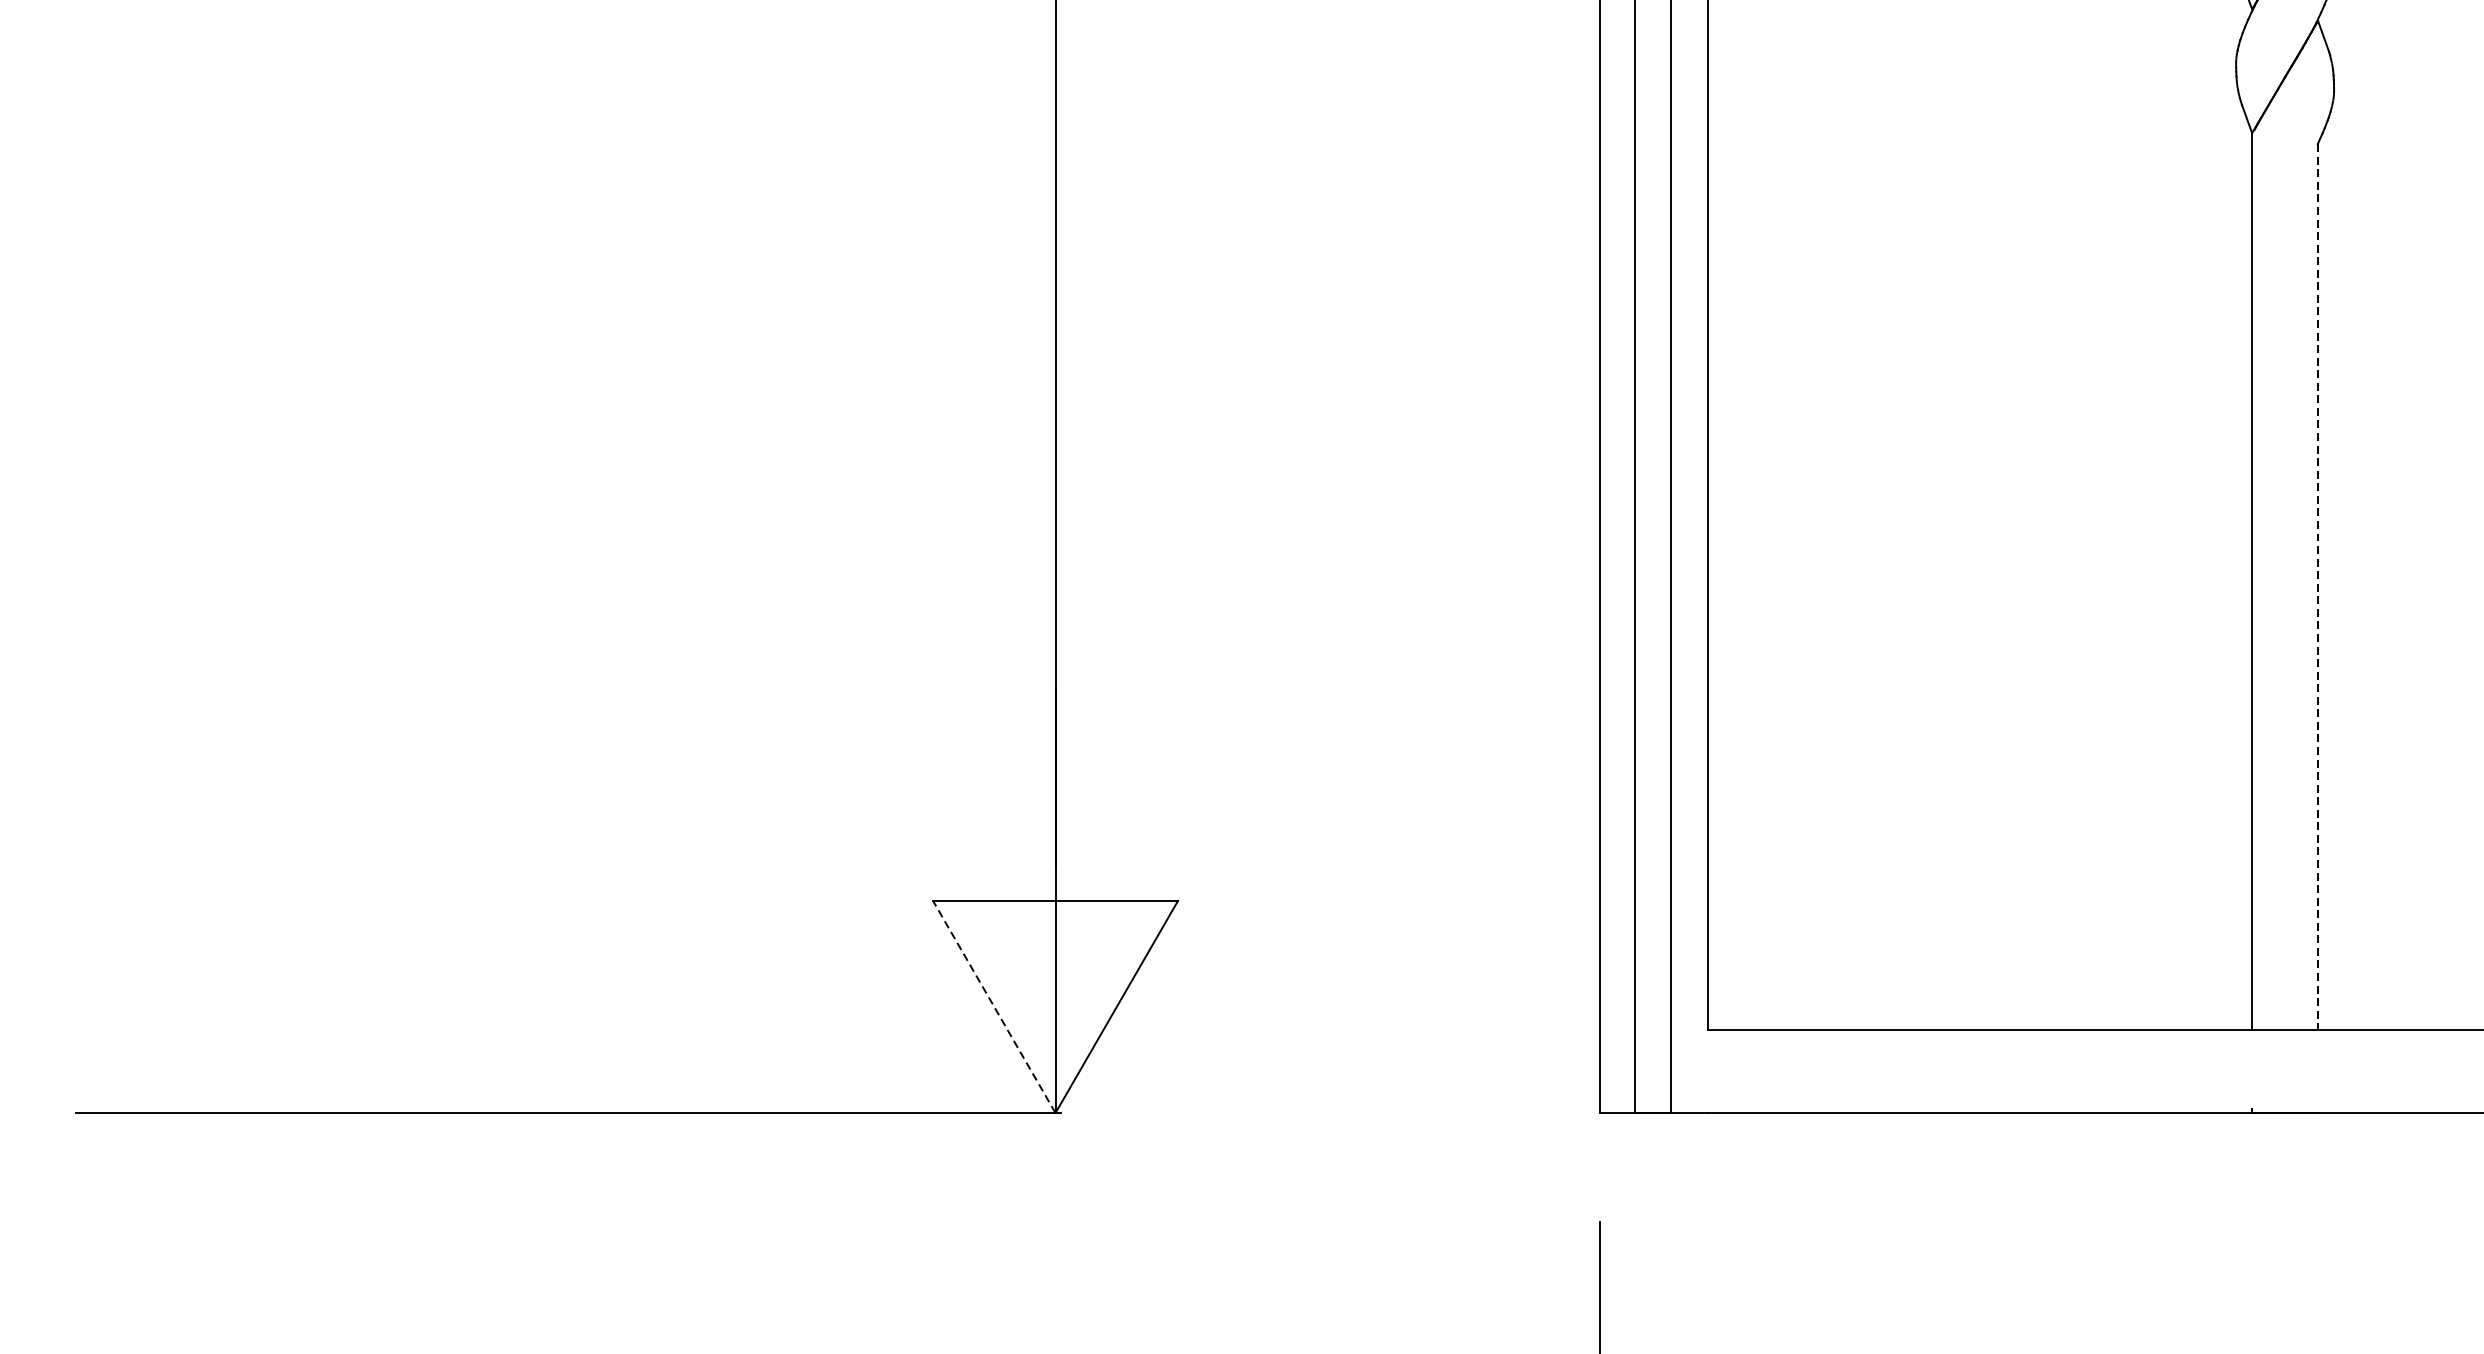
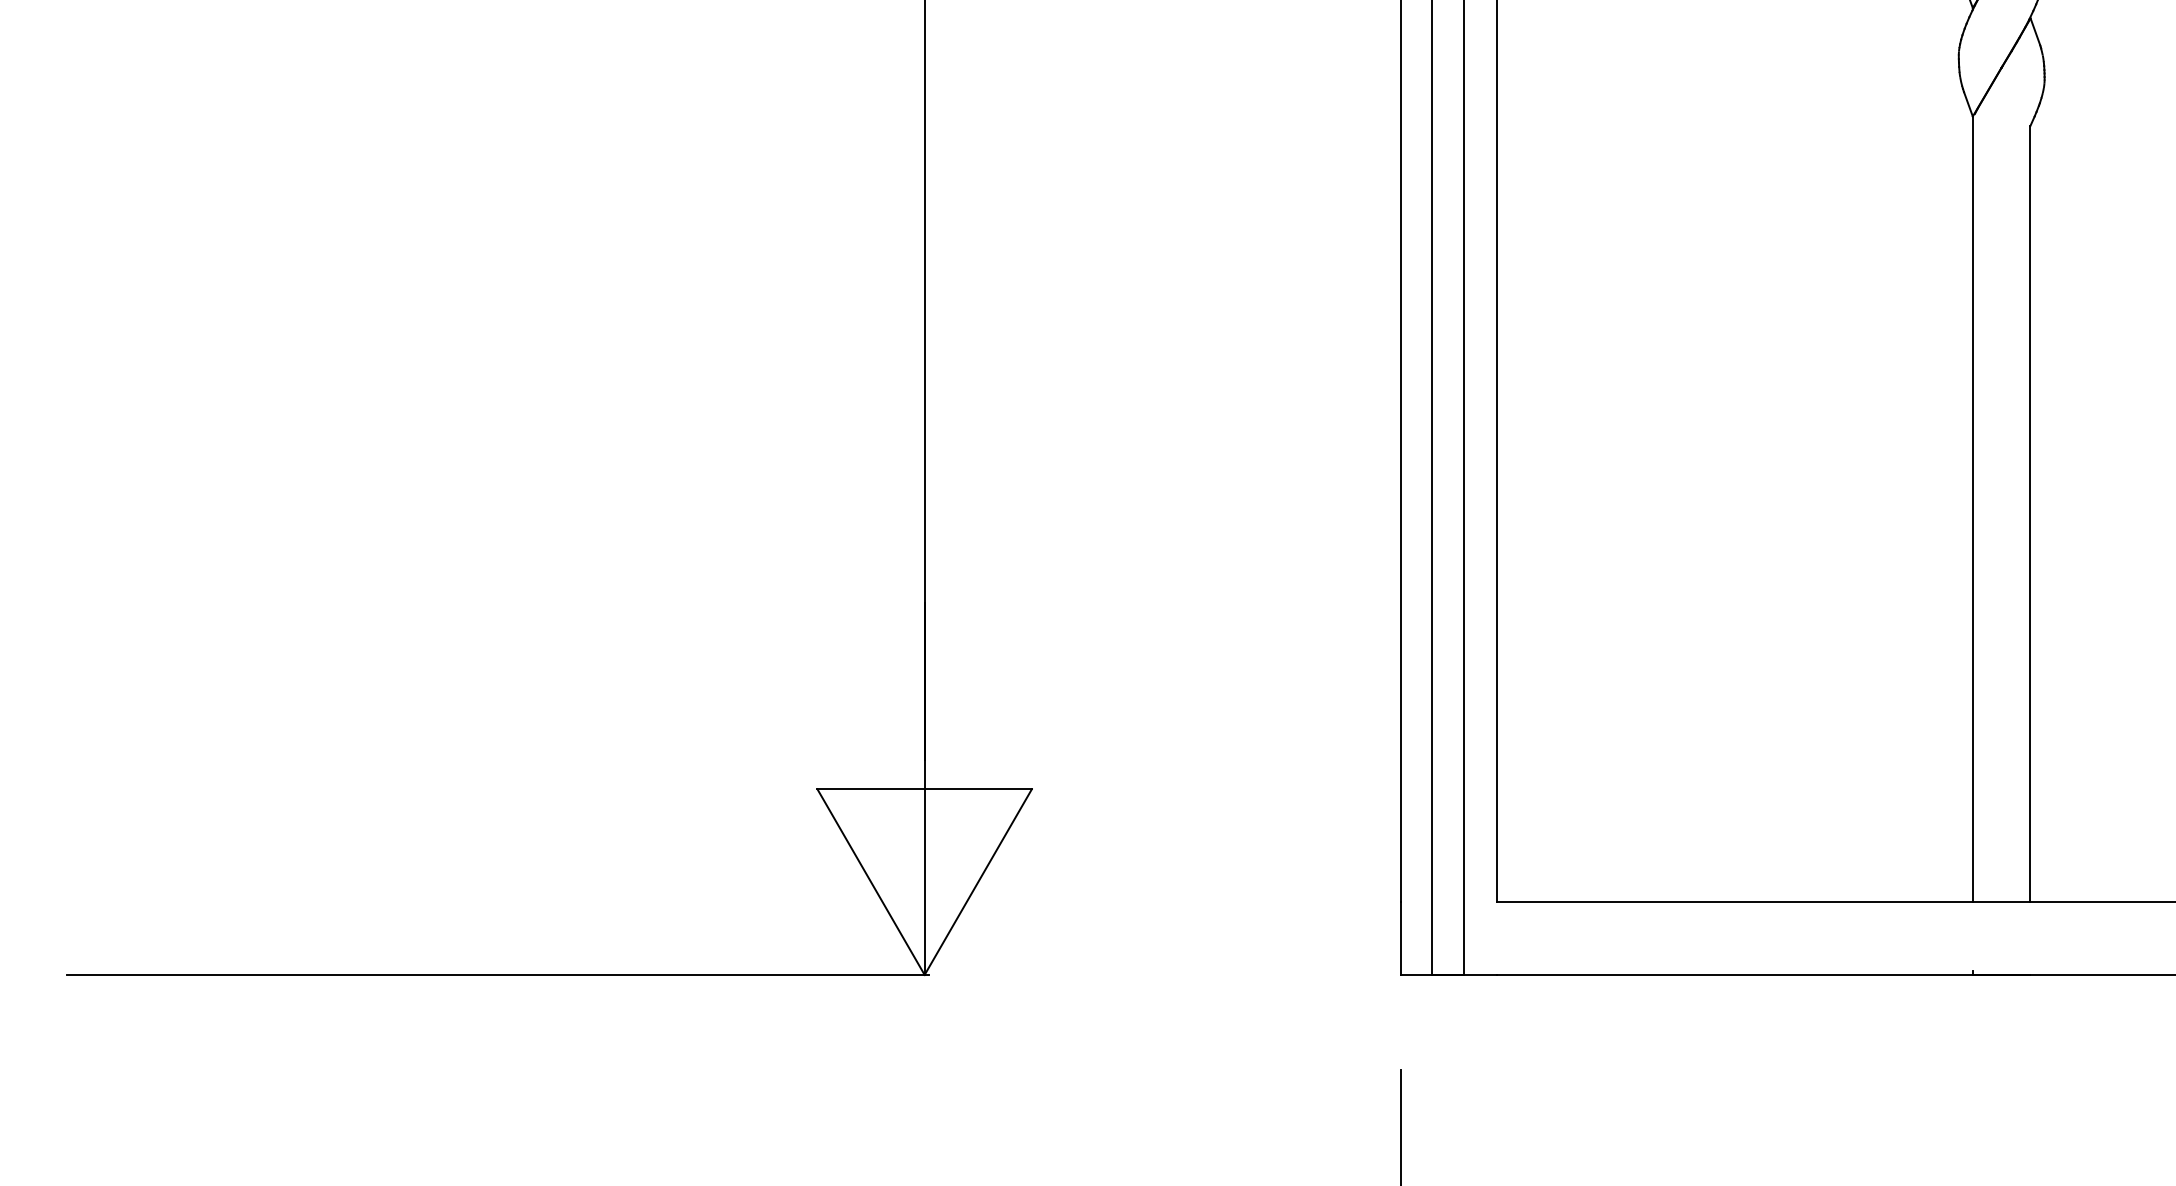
line: (2317, 587) -> (2030, 514), dashed -> solid
line: (993, 1006) -> (870, 881), dashed -> solid

